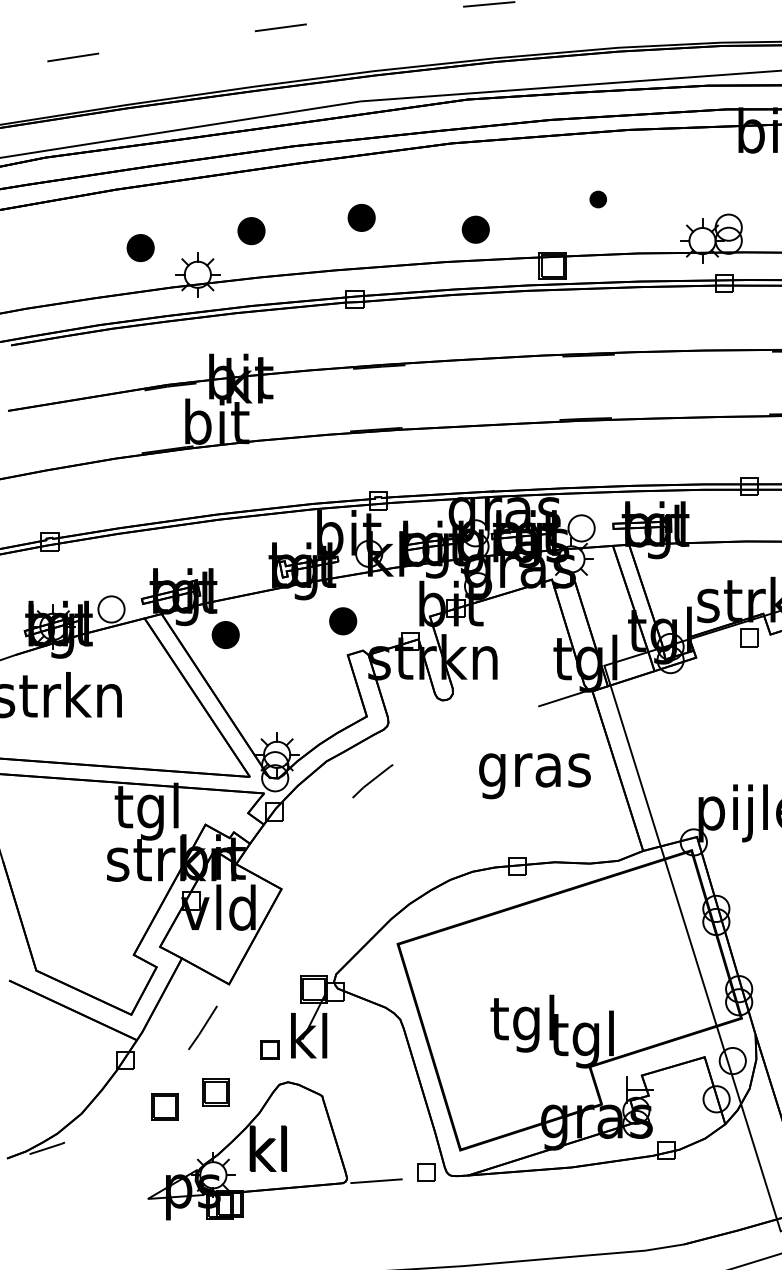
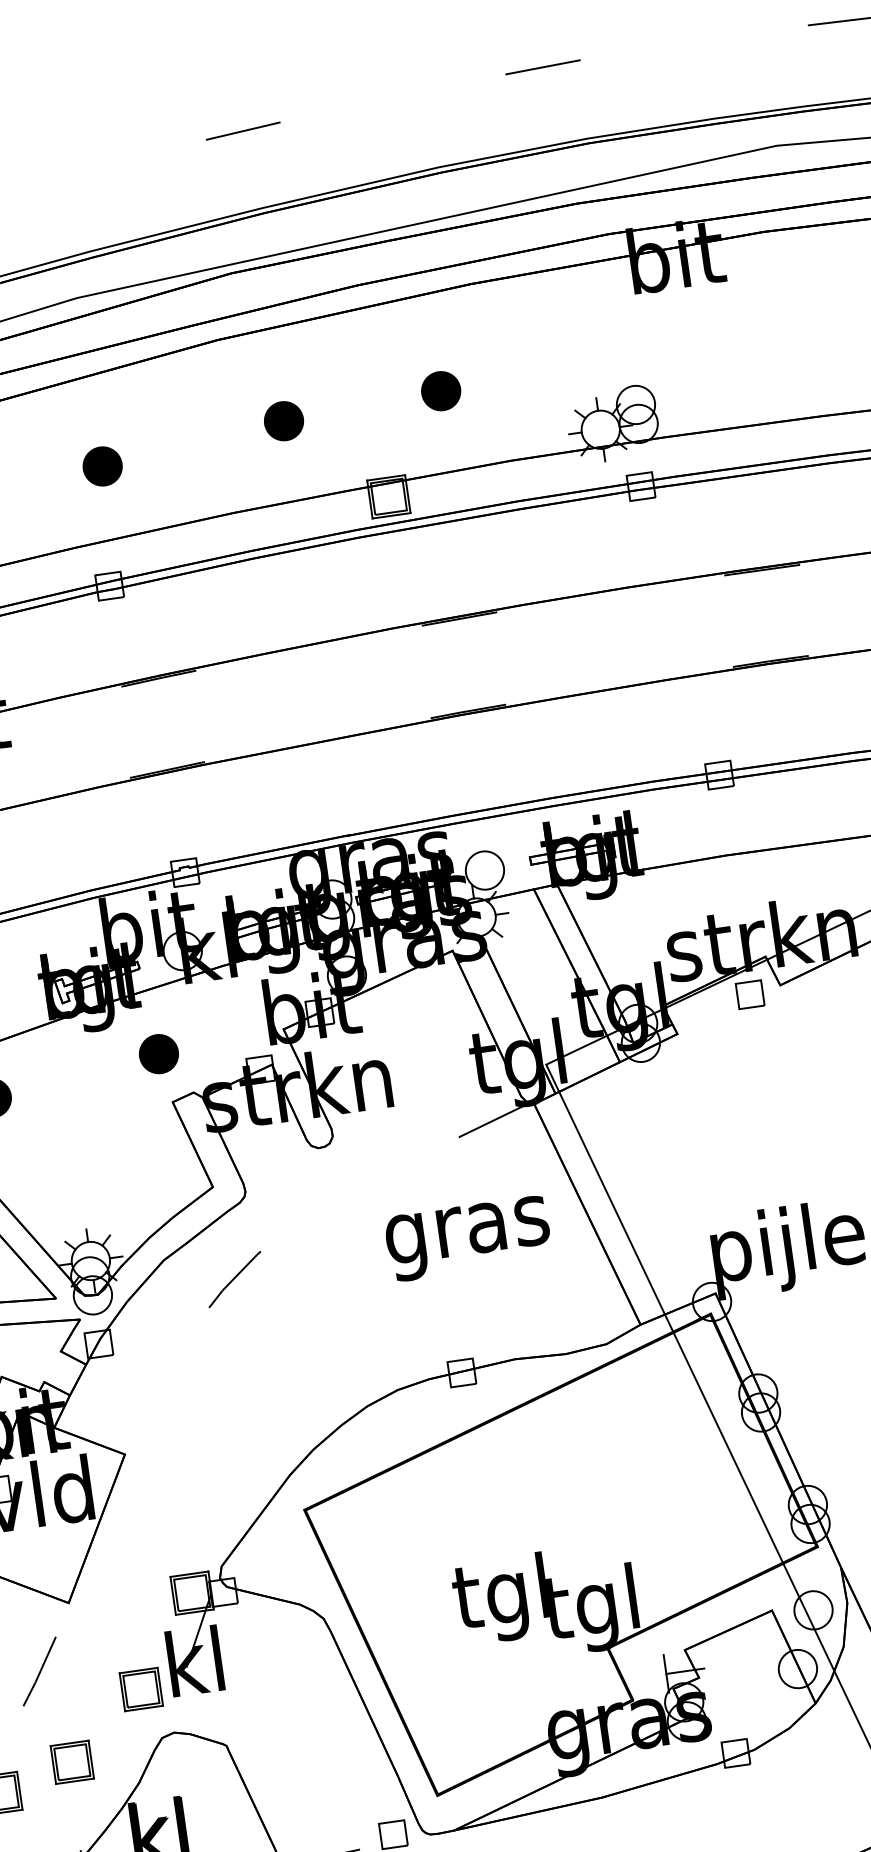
part: (598, 199) -> (441, 391), size x1.67
part: (475, 229) -> (283, 420), moved
part: (269, 1049) -> (140, 1689), size x1.43

